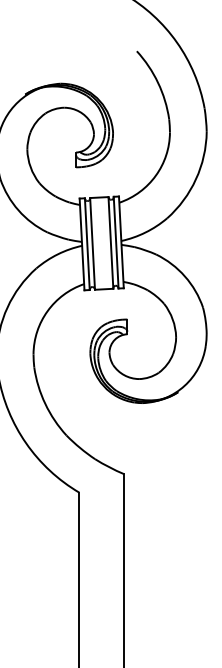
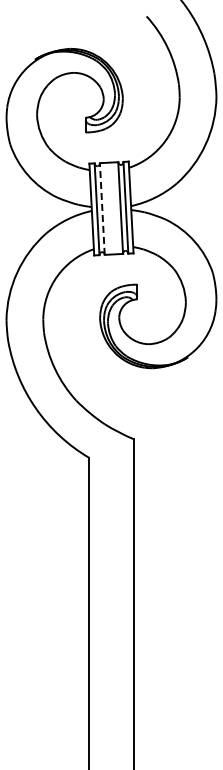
line: (92, 244) -> (102, 209), solid -> dashed

